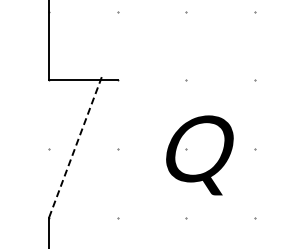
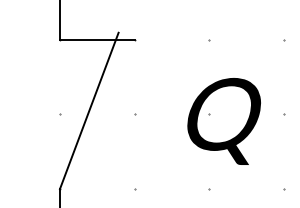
line: (76, 145) -> (89, 110), dashed -> solid

